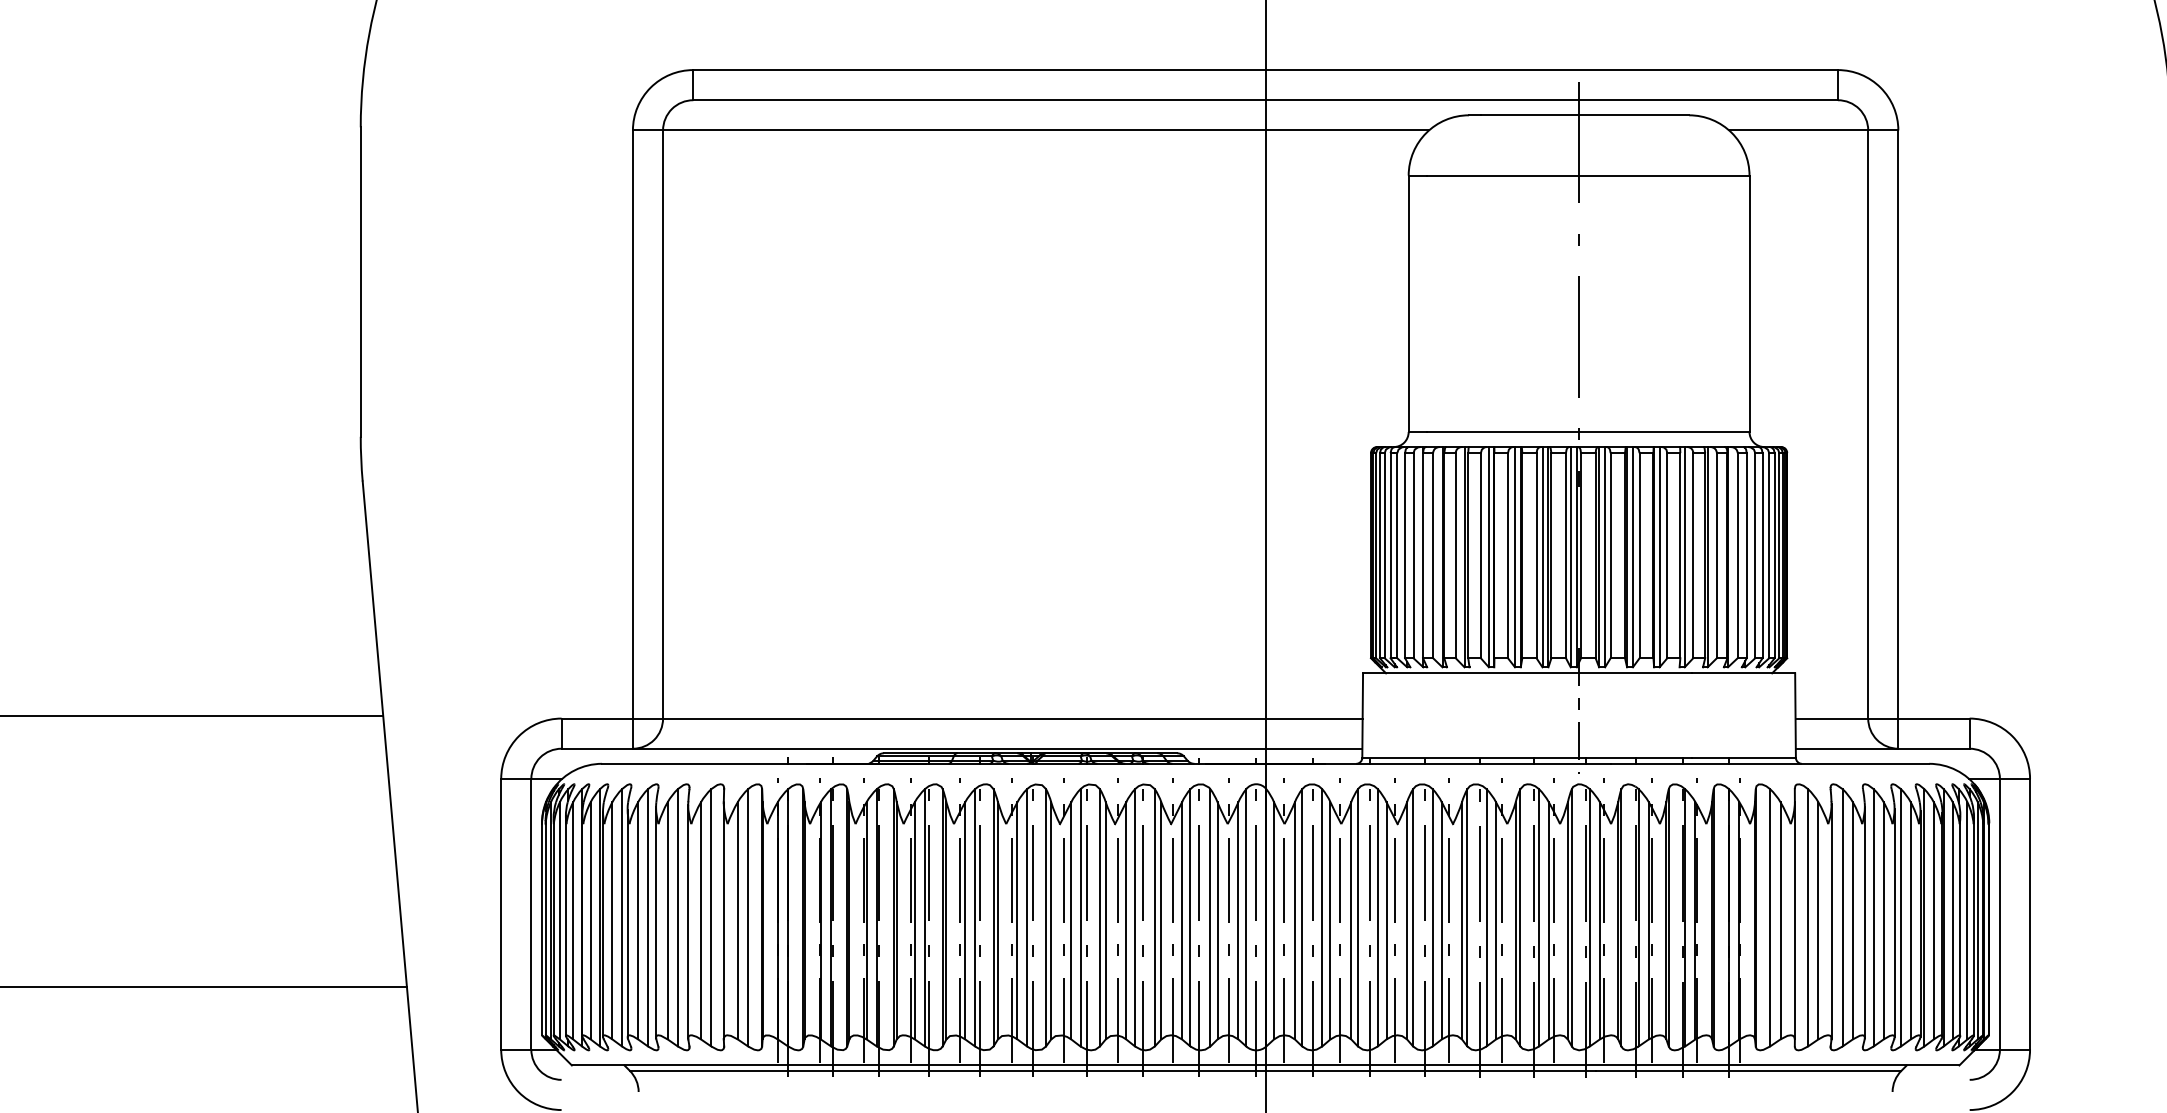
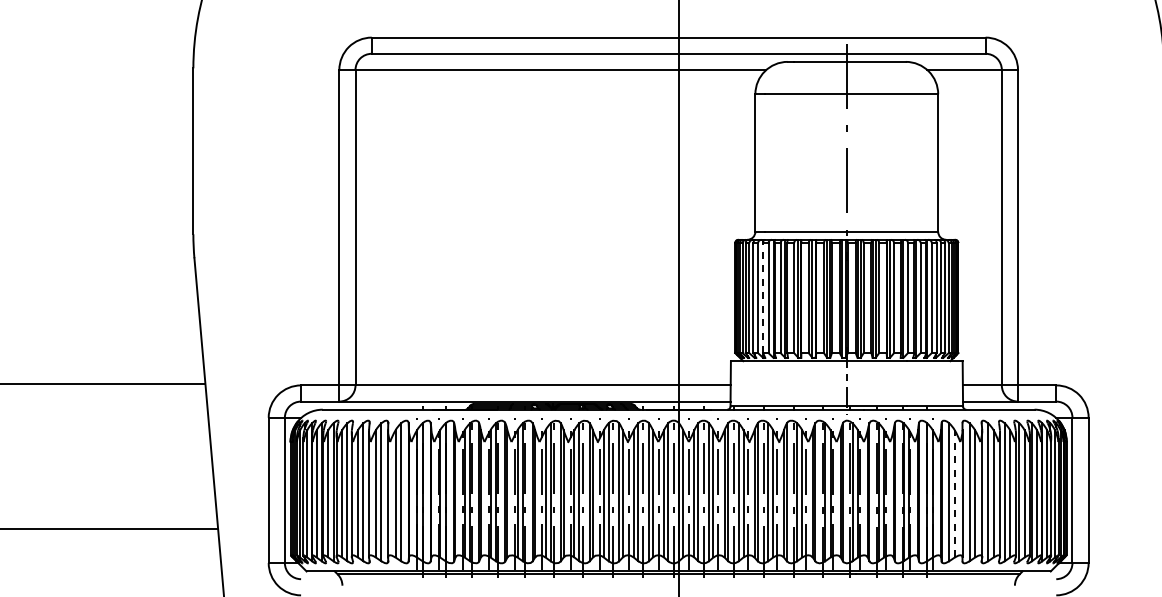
line: (1423, 554) -> (763, 297), solid -> dashed
line: (1779, 920) -> (954, 493), solid -> dashed

